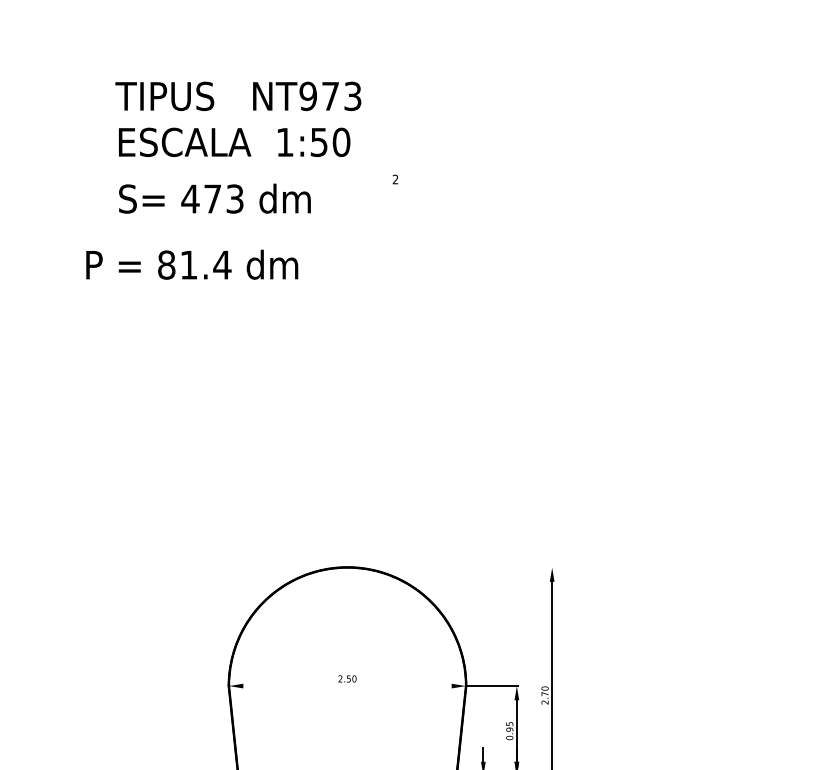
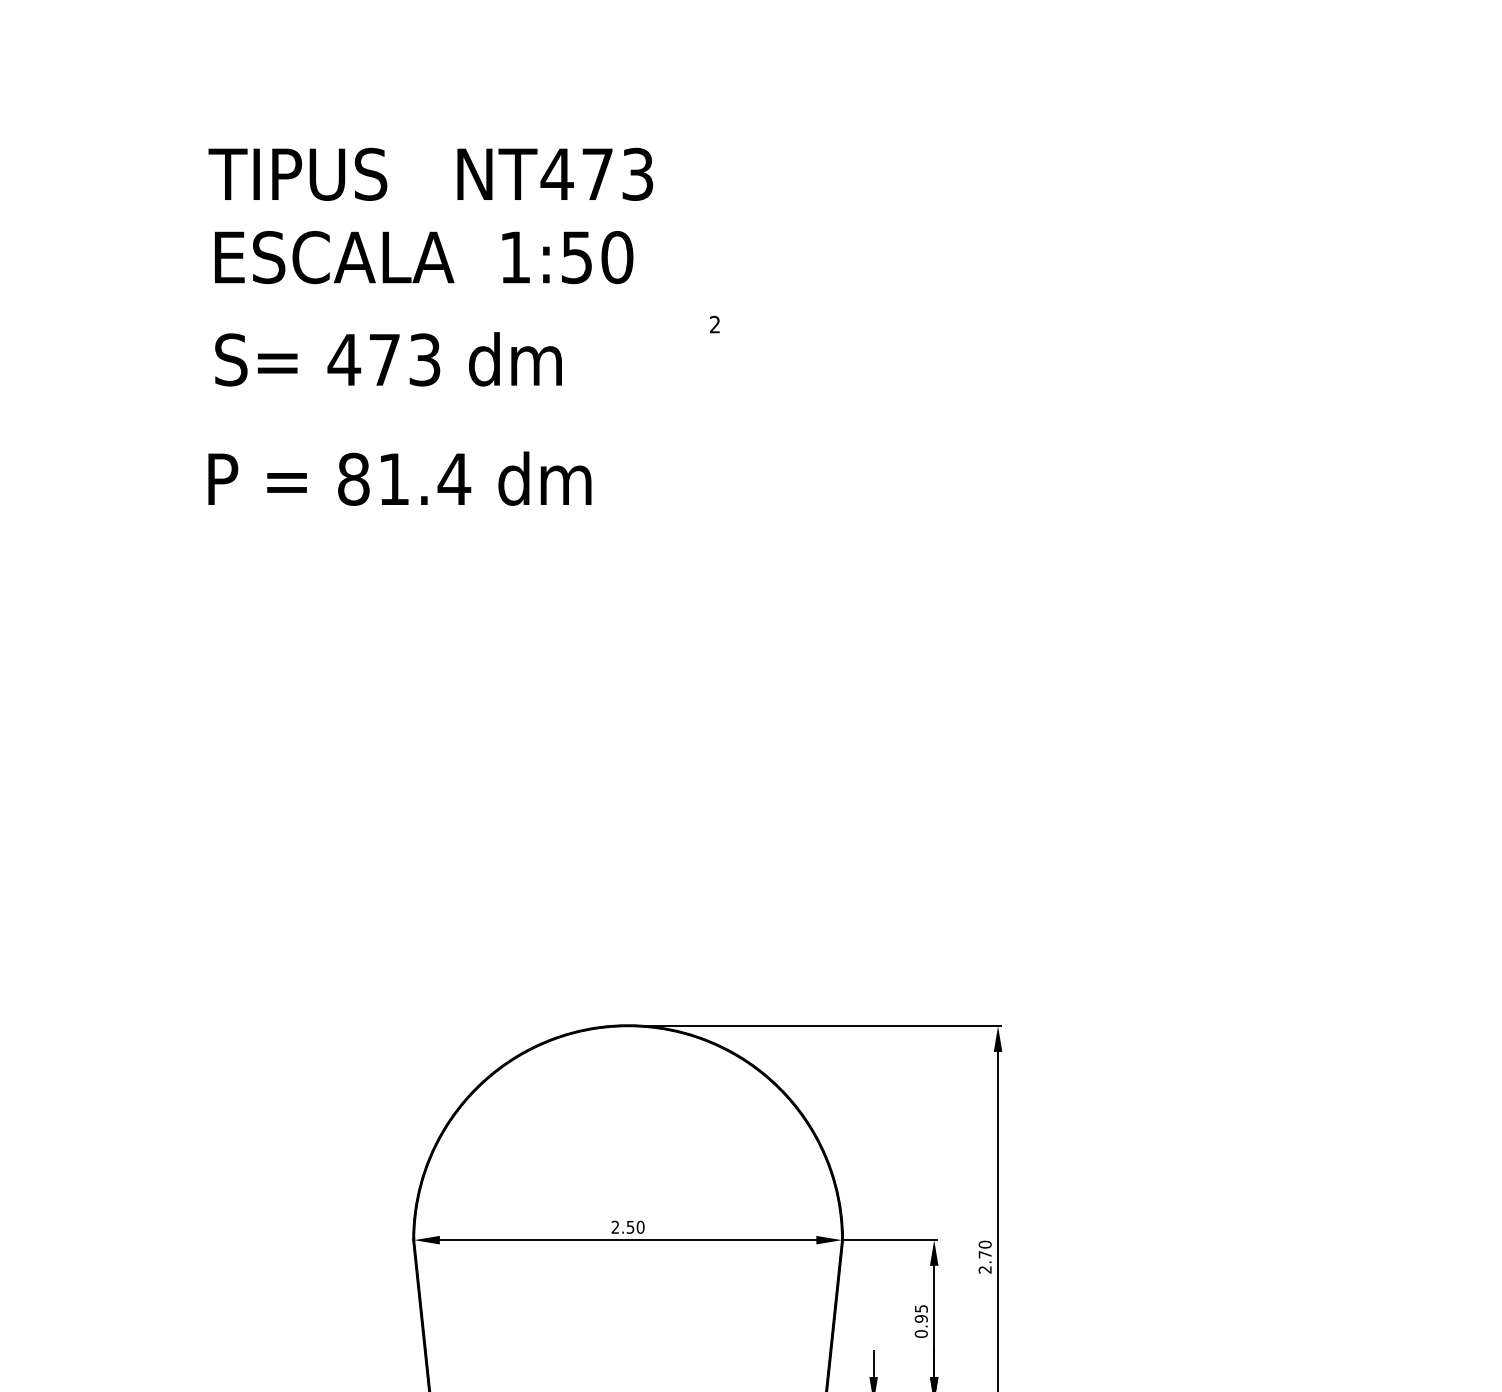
text: (308, 96) -> (557, 174), NT973 -> NT473
text: (192, 264) -> (400, 478), moved
line: (450, 567) -> (814, 1025), added
line: (347, 686) -> (628, 1240), added

